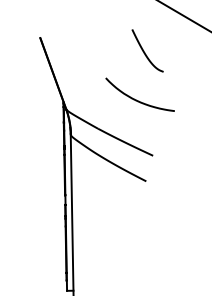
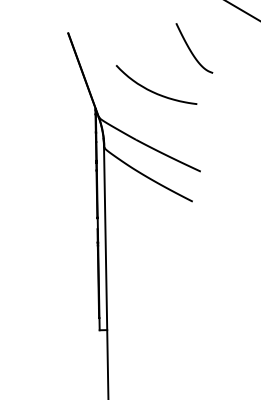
curve: (136, 99) -> (152, 90), moved

